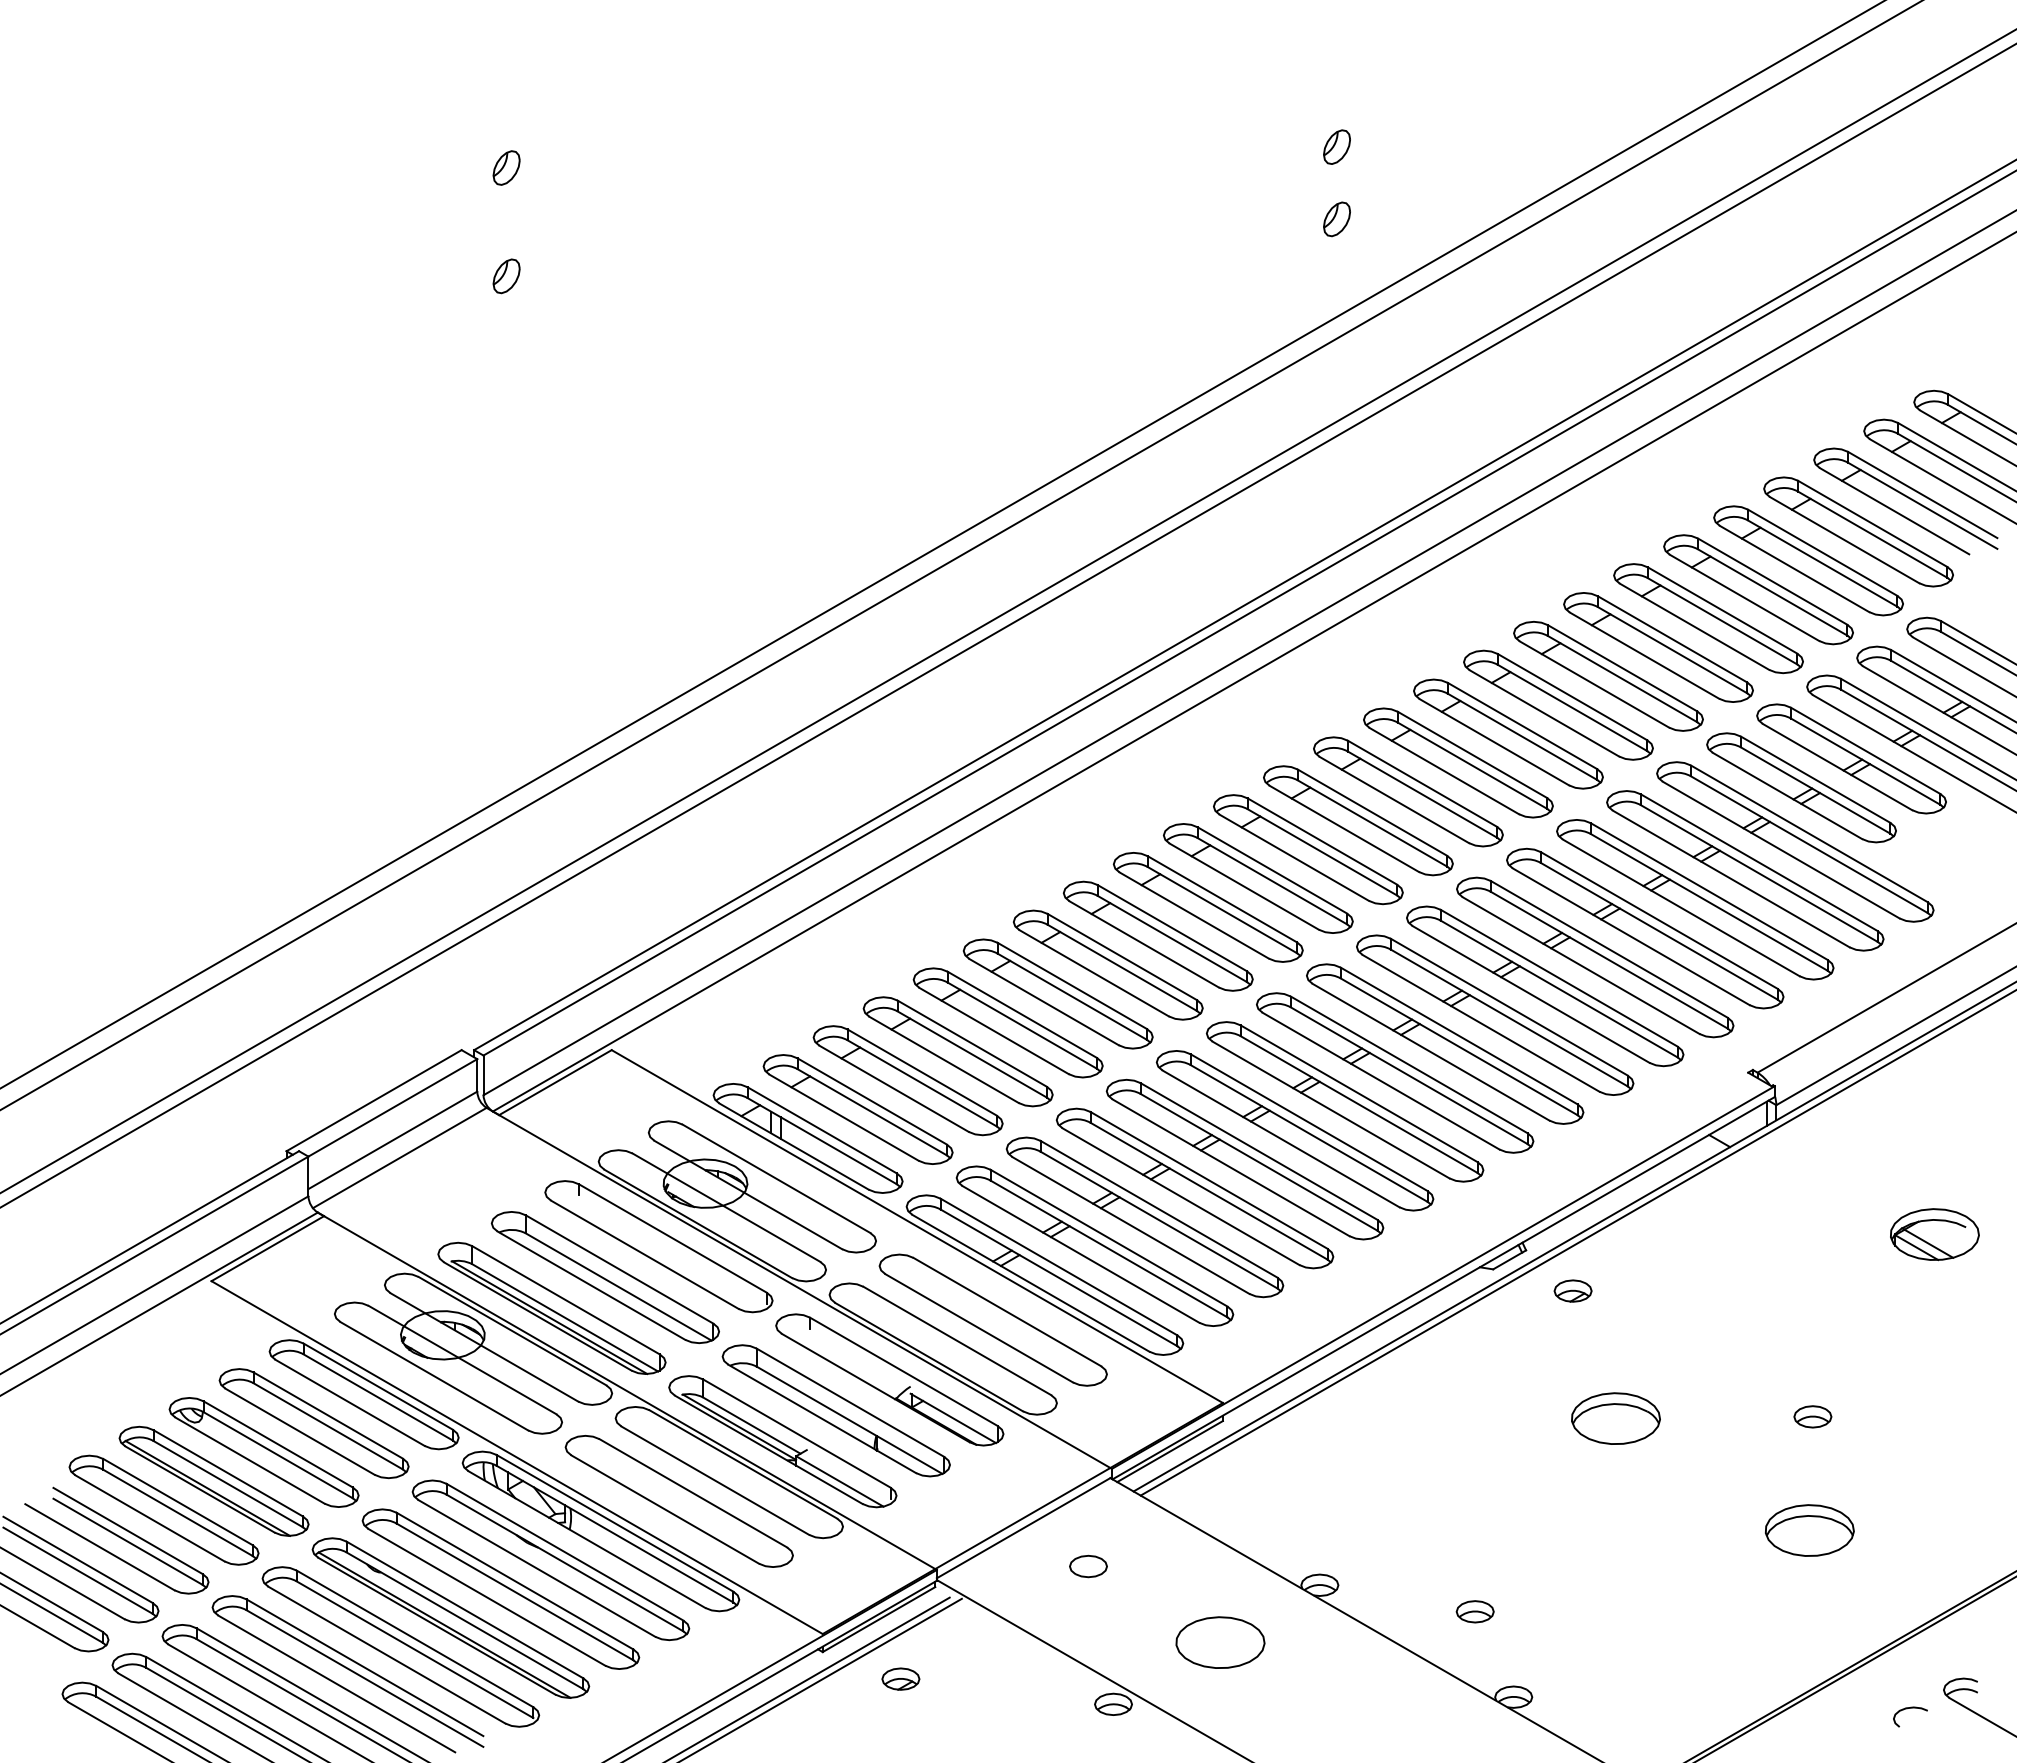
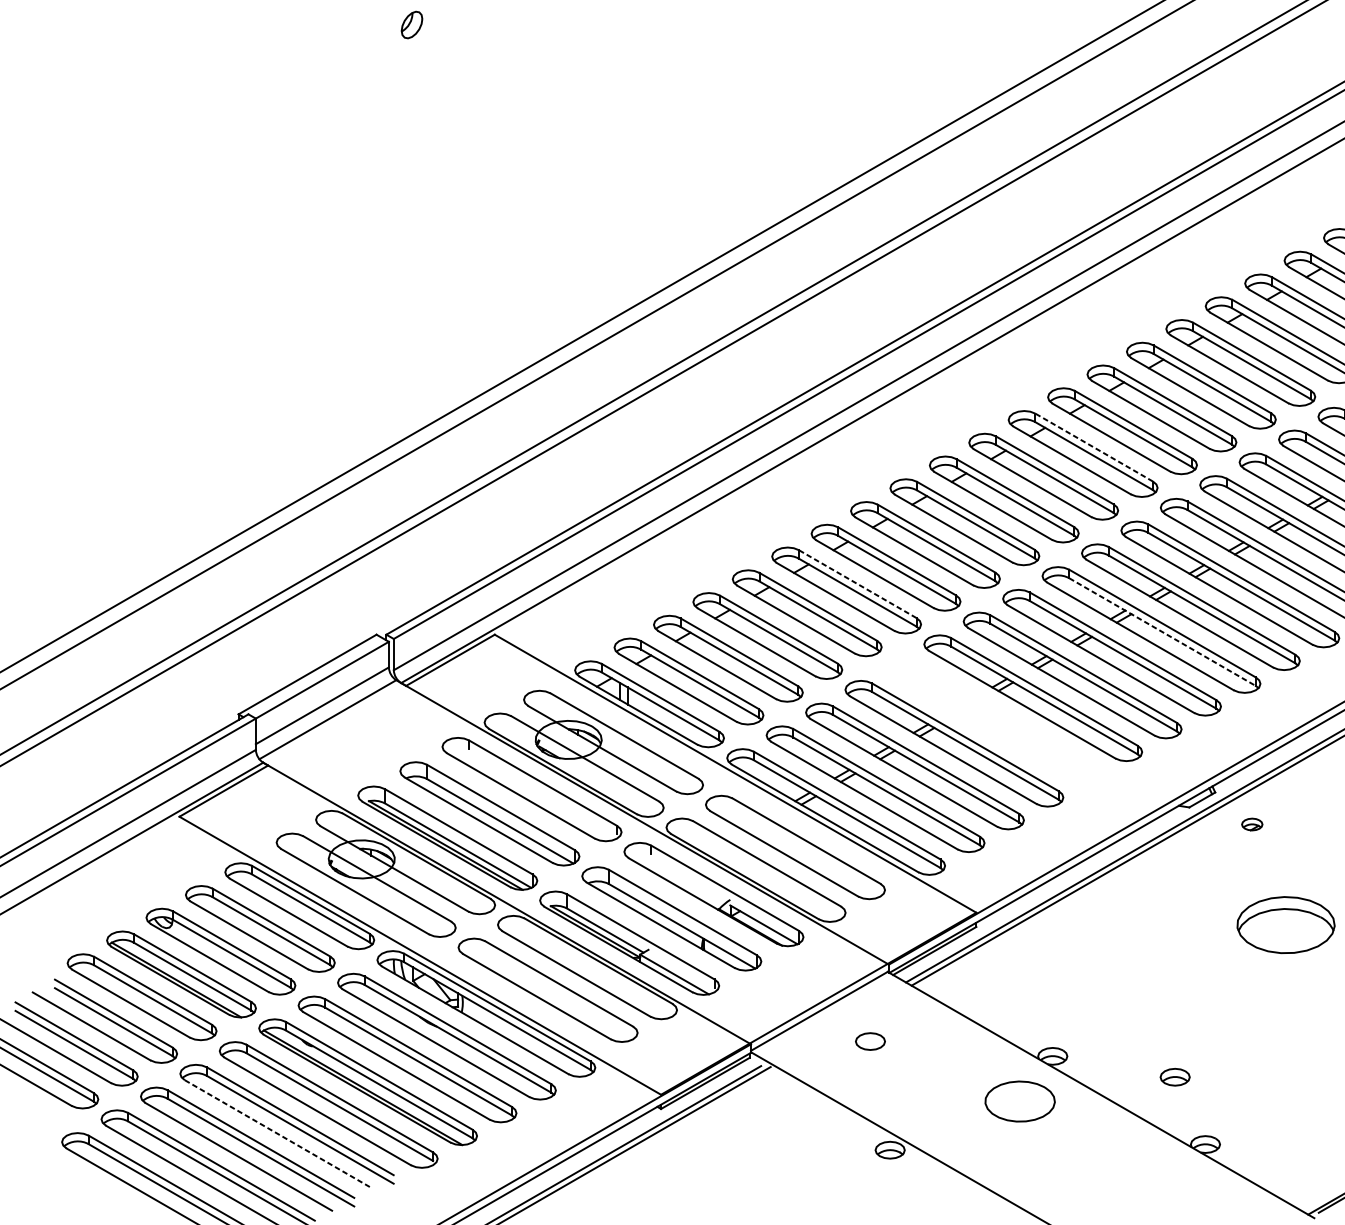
line: (1372, 812) -> (1094, 447), solid -> dashed
line: (1071, 985) -> (857, 583), solid -> dashed
line: (1459, 1046) -> (1162, 631), solid -> dashed
part: (1244, 1159) -> (993, 720), removed
part: (1572, 1290) -> (1251, 824), size x0.7
part: (1615, 1418) -> (1285, 924), size x1.4
part: (1220, 1642) -> (1020, 1101), moved
part: (900, 1678) -> (722, 1129), removed
line: (336, 1683) -> (277, 1133), solid -> dashed

